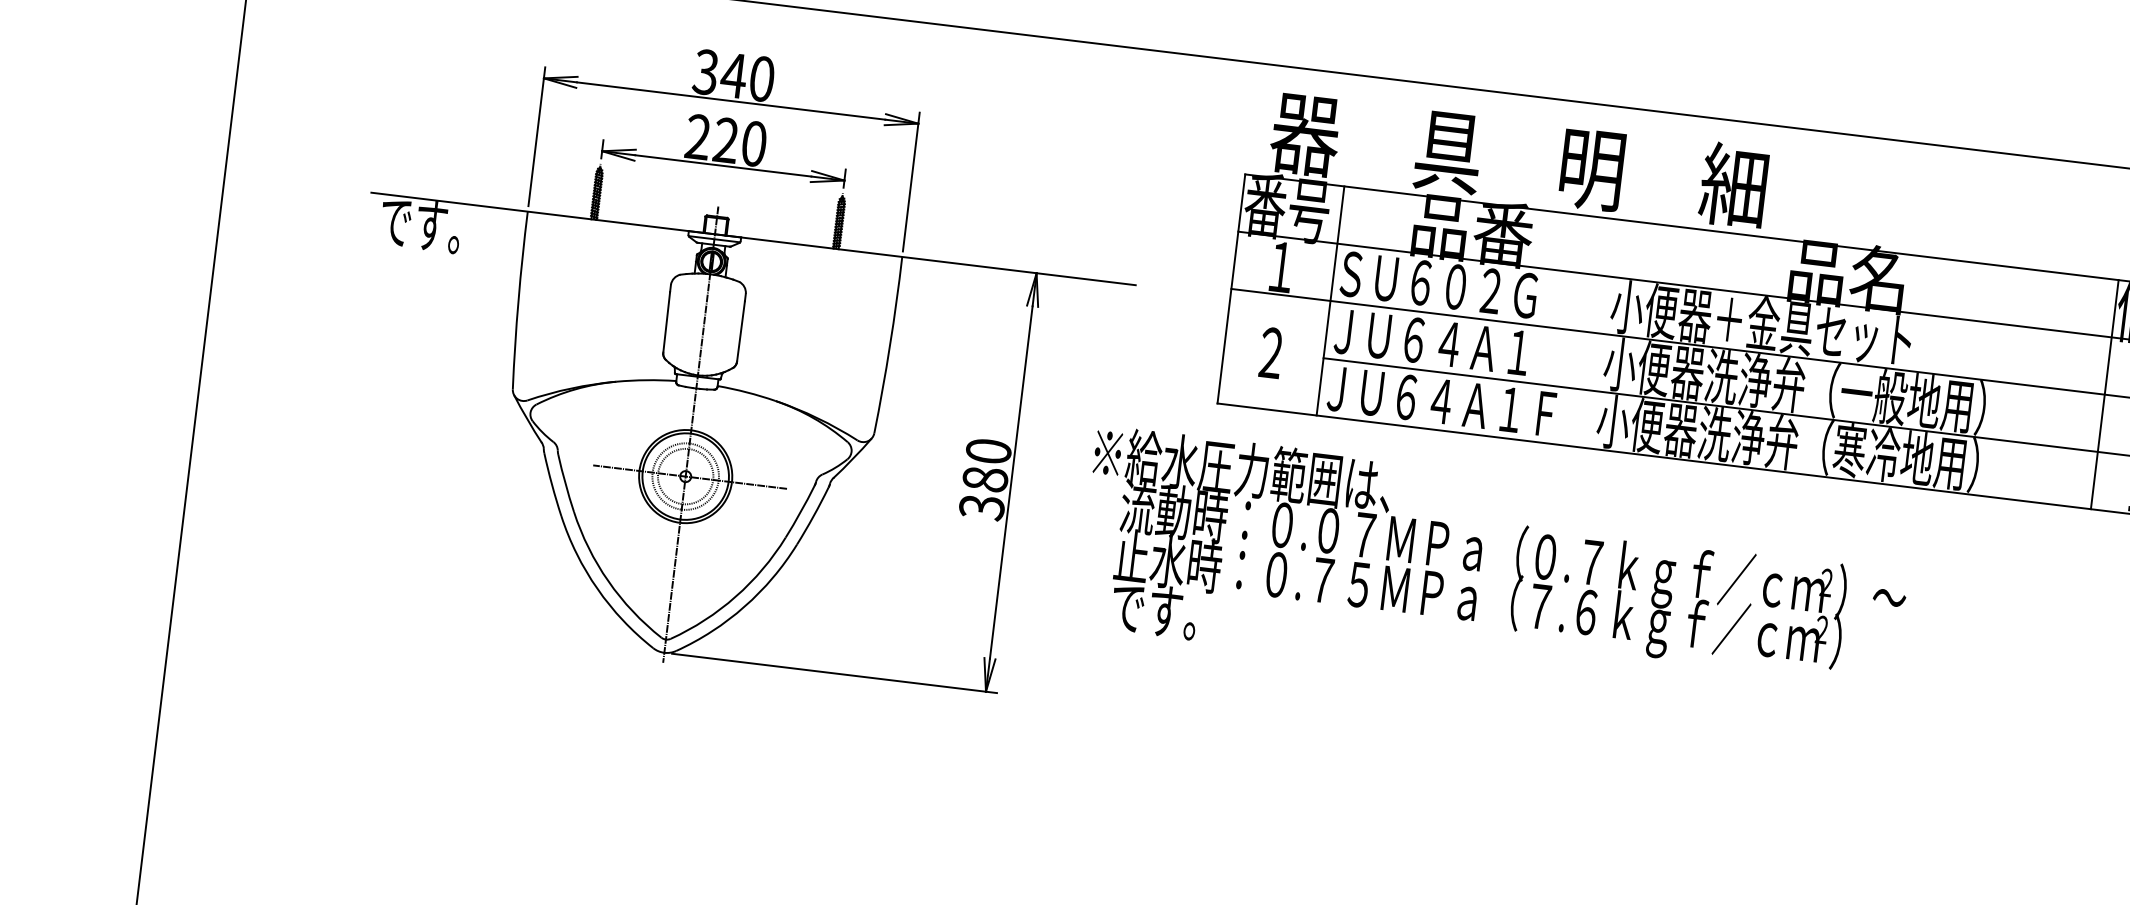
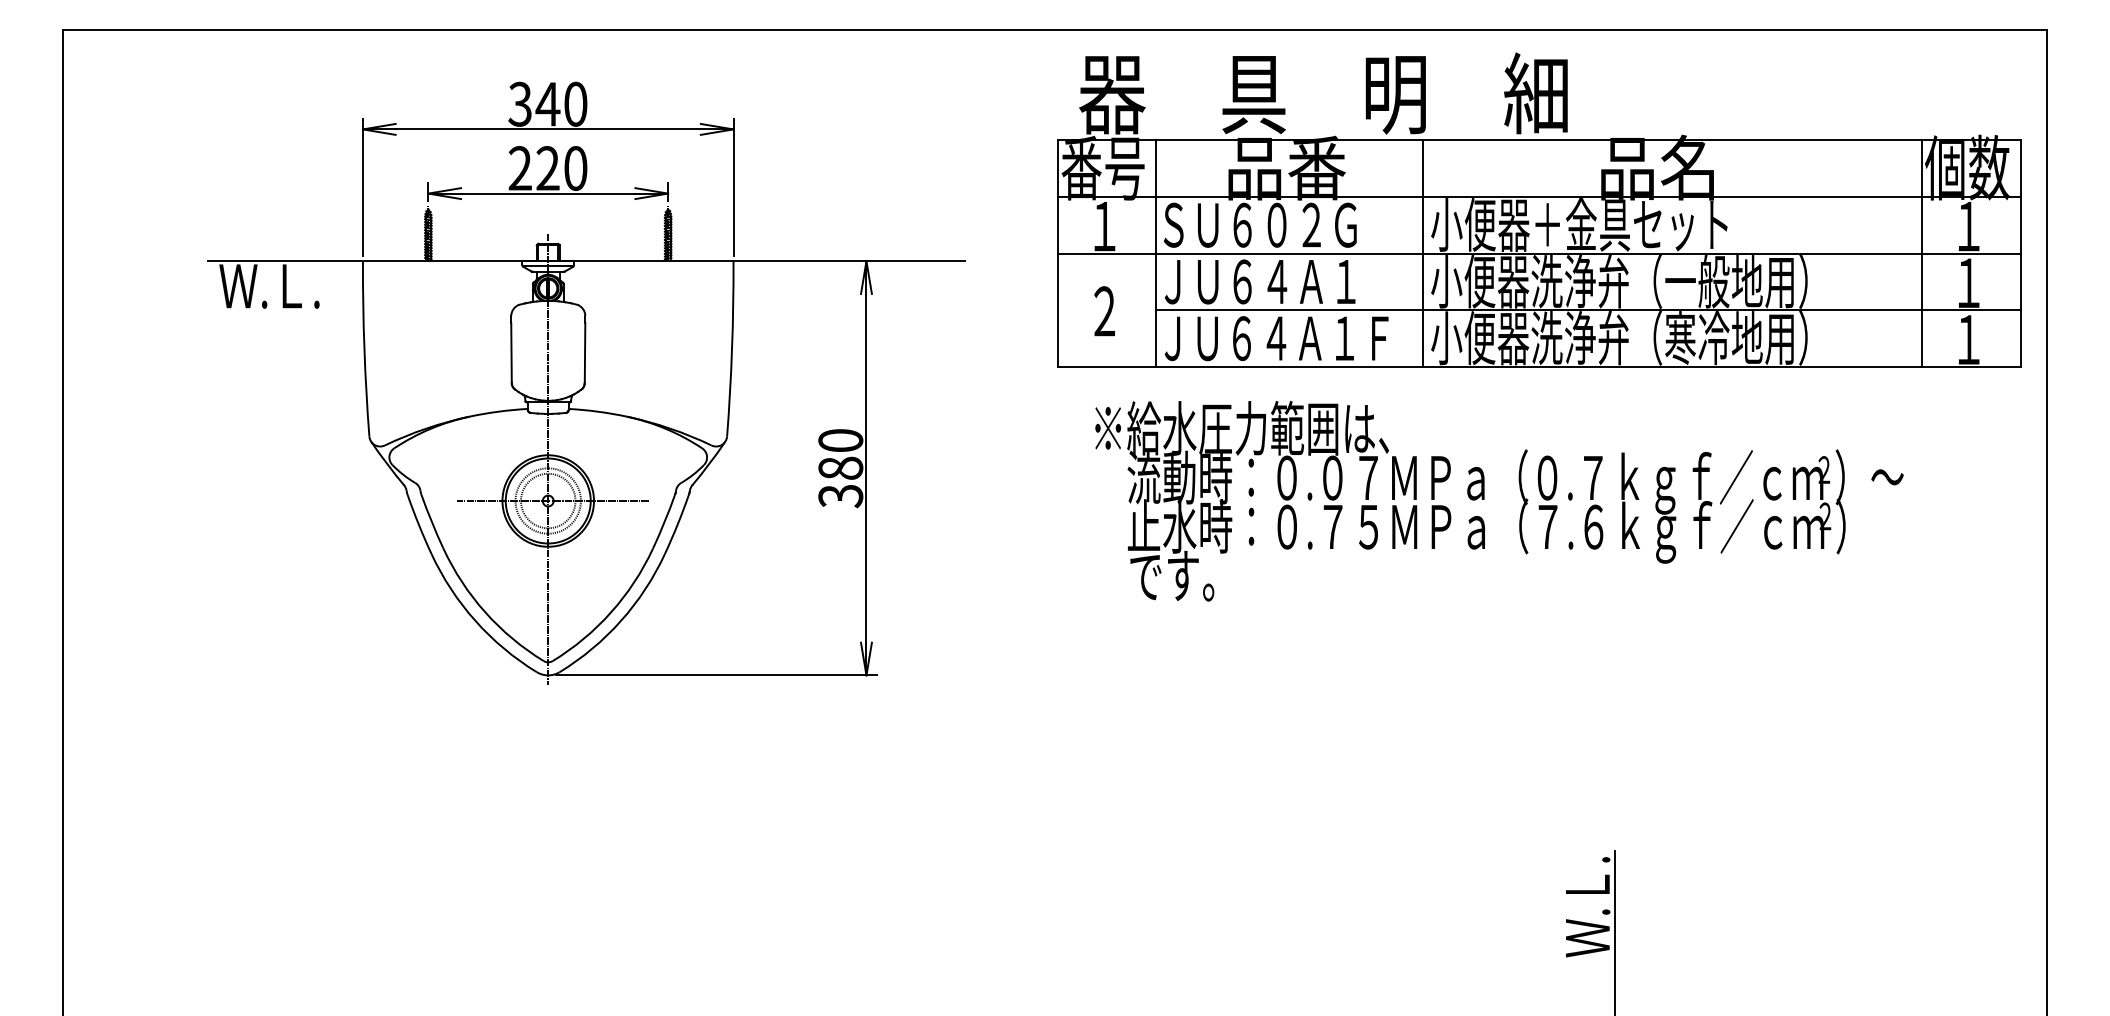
text: (430, 225) -> (269, 286), です。 -> Ｗ.Ｌ.
line: (1600, 333) -> (1423, 253), added
text: (1494, 573) -> (1499, 500), moved

